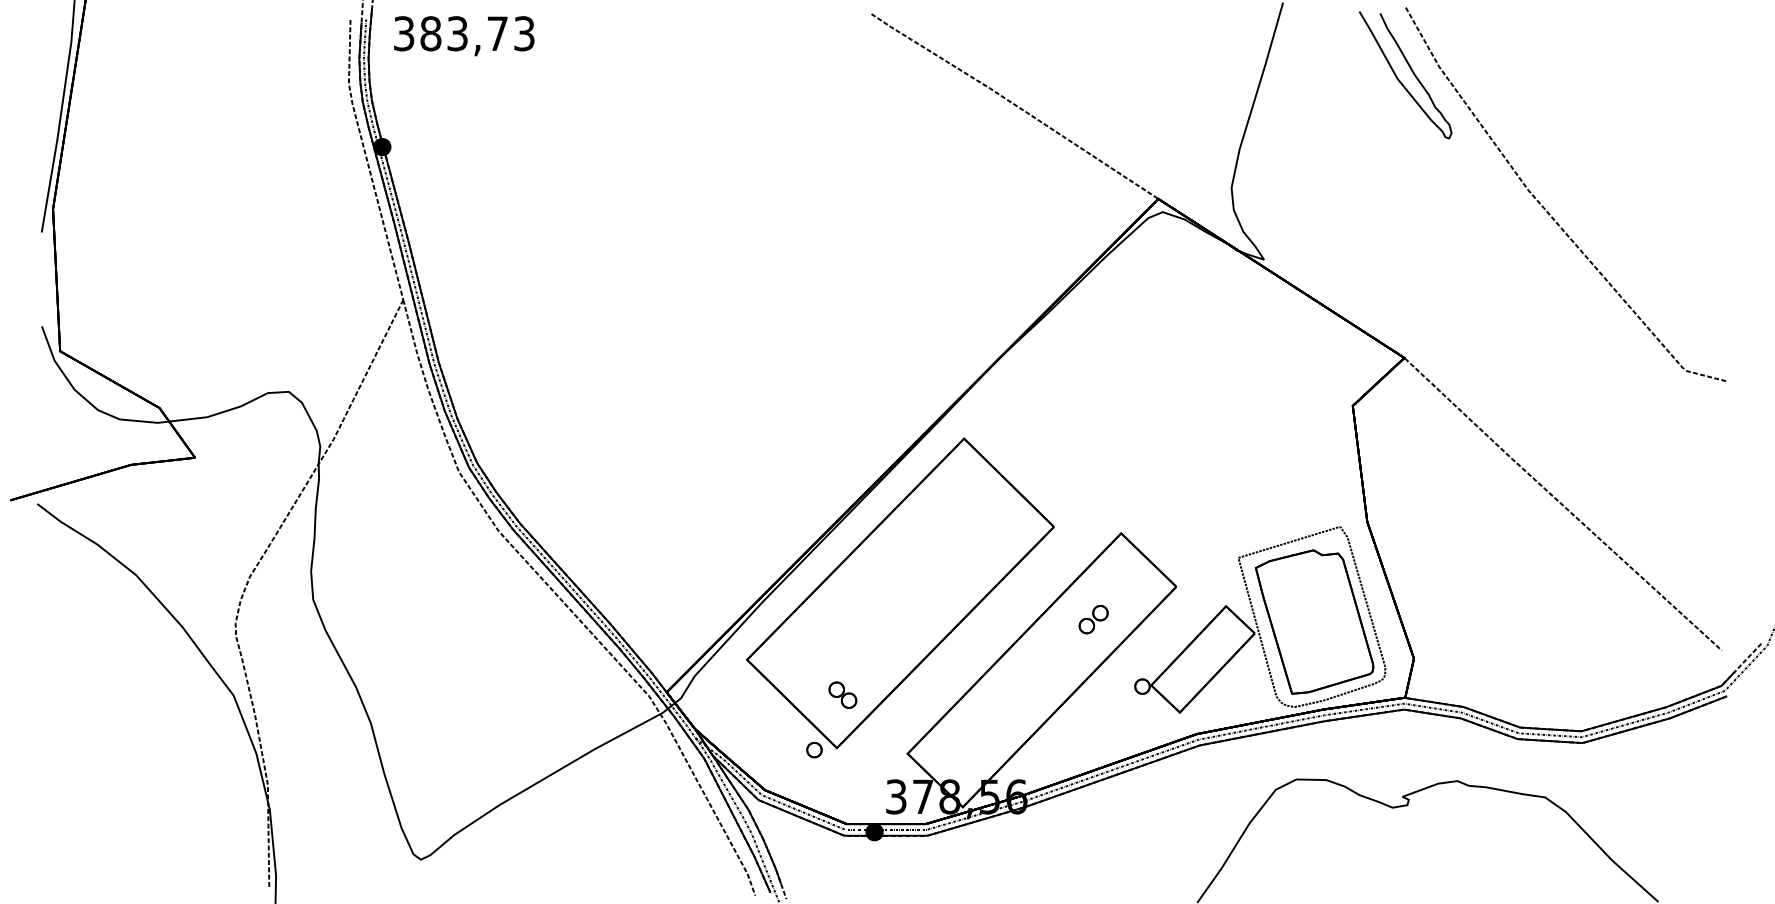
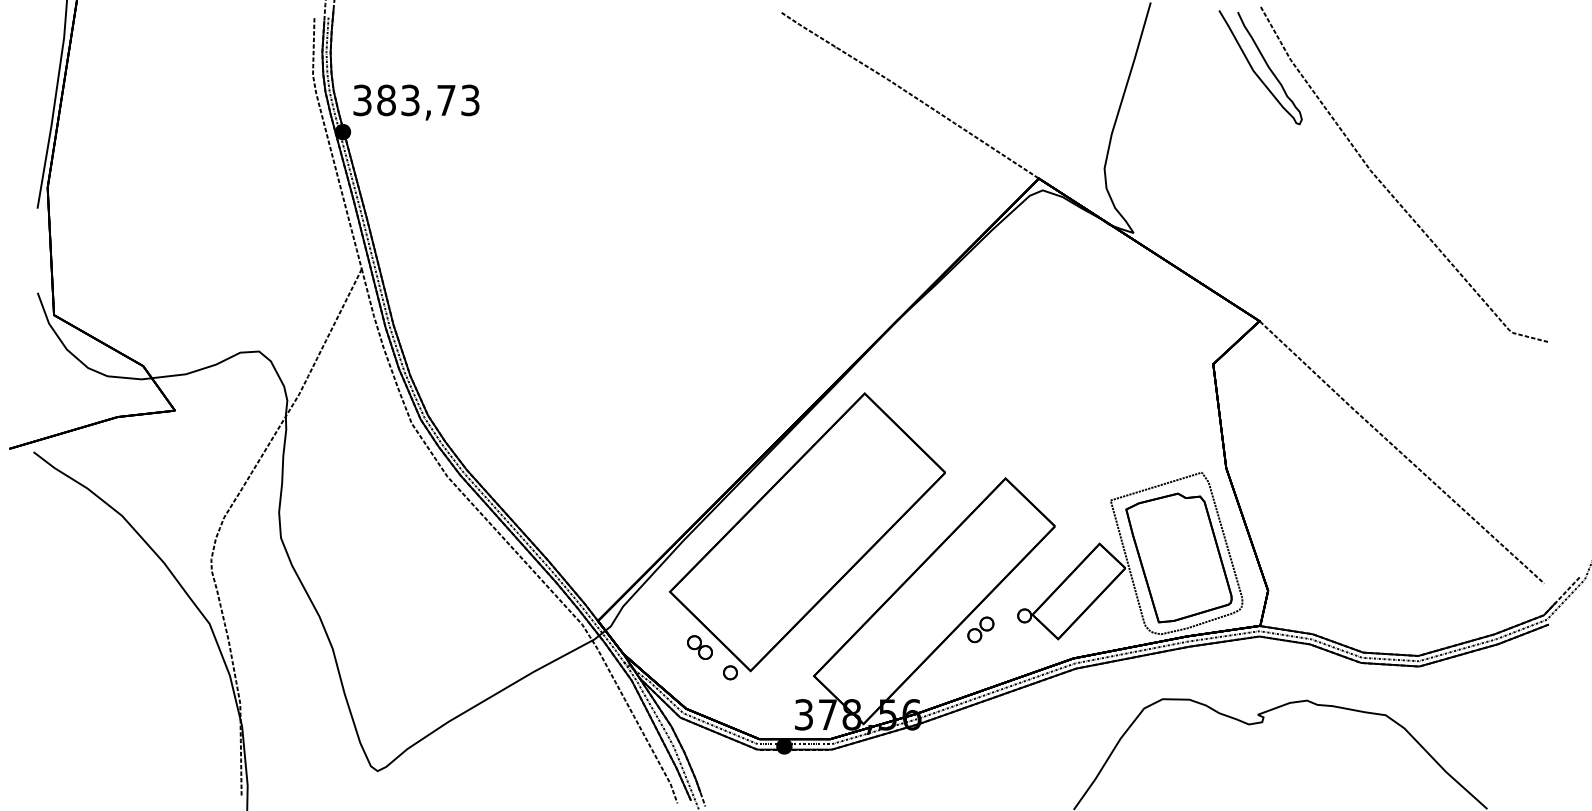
text: (464, 36) -> (416, 102), moved
part: (1093, 619) -> (980, 629), moved
part: (842, 695) -> (699, 647), moved

